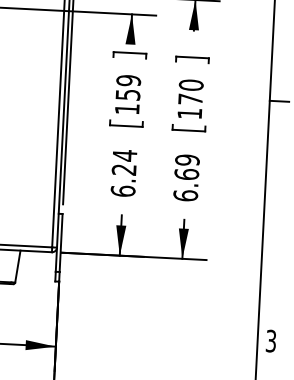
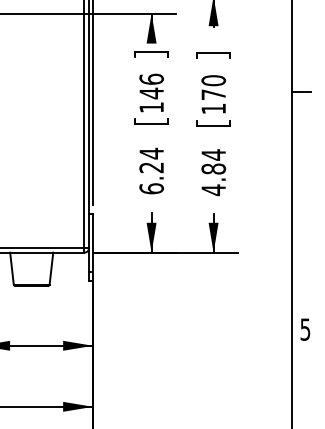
text: (128, 87) -> (151, 86), 159 -> 146
text: (186, 177) -> (213, 172), 6.69 -> 4.84
text: (271, 341) -> (305, 329), 3 -> 5

